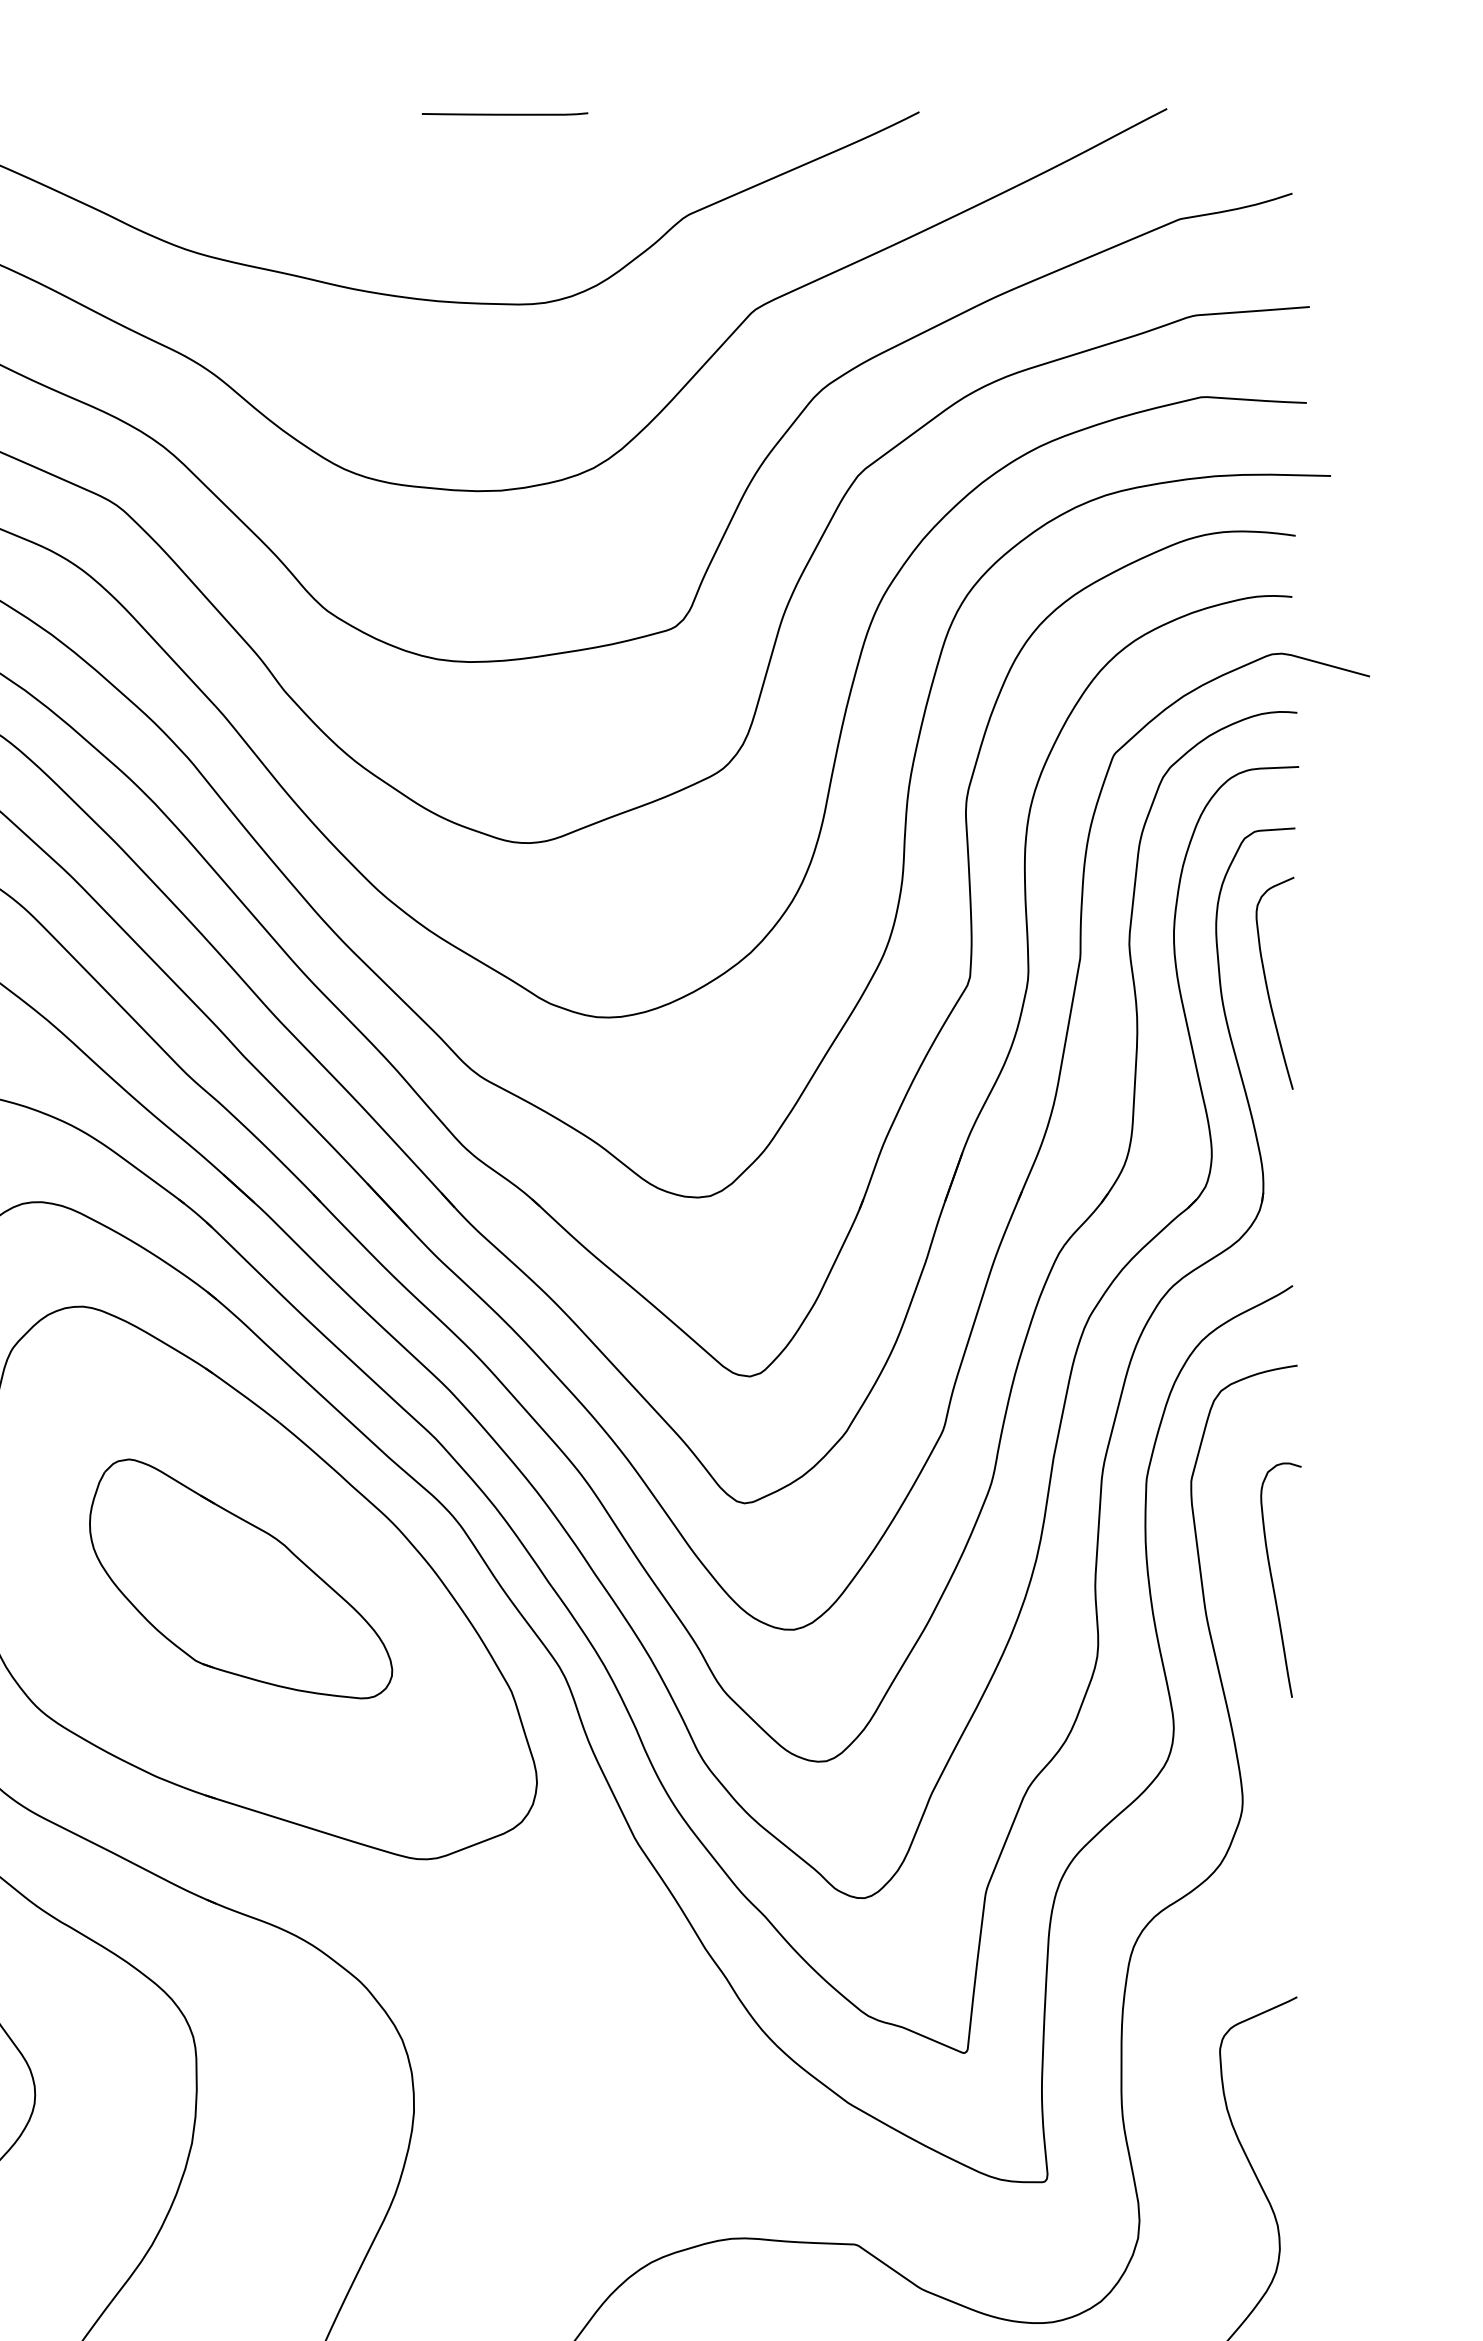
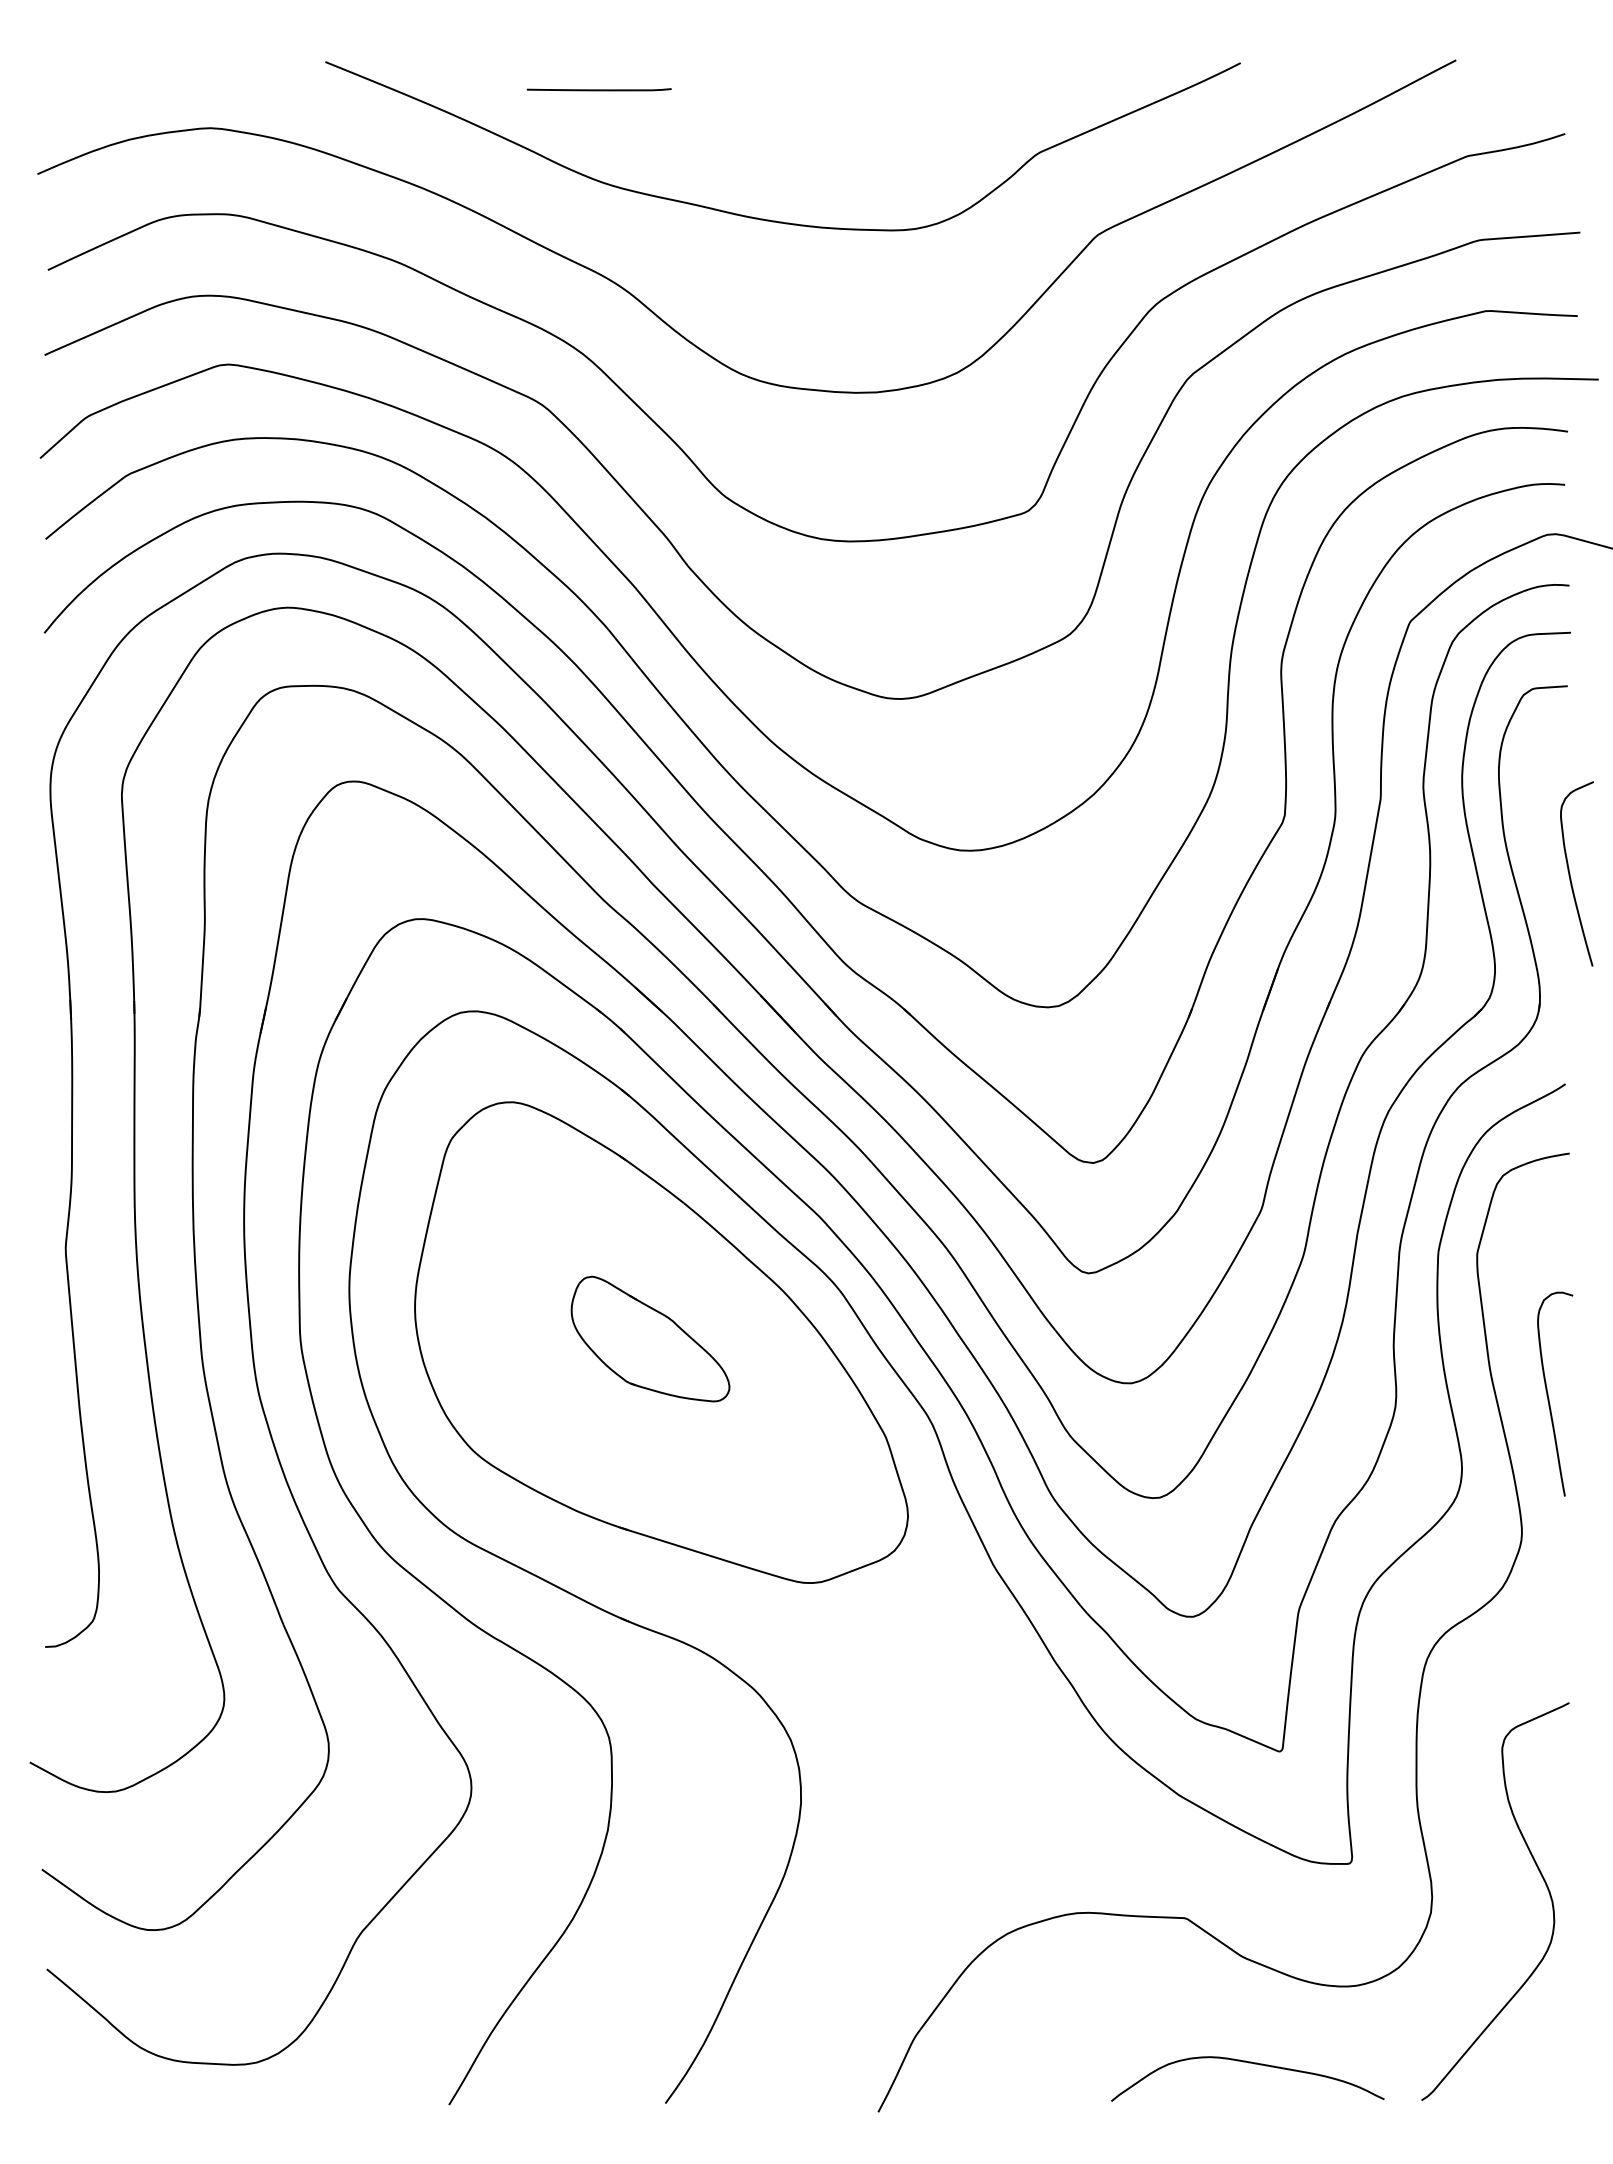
line: (505, 113) -> (599, 89), moved
curve: (1267, 982) -> (1570, 873), moved
part: (240, 1578) -> (650, 1338), size x0.6
curve: (1273, 1579) -> (1548, 1393), moved

